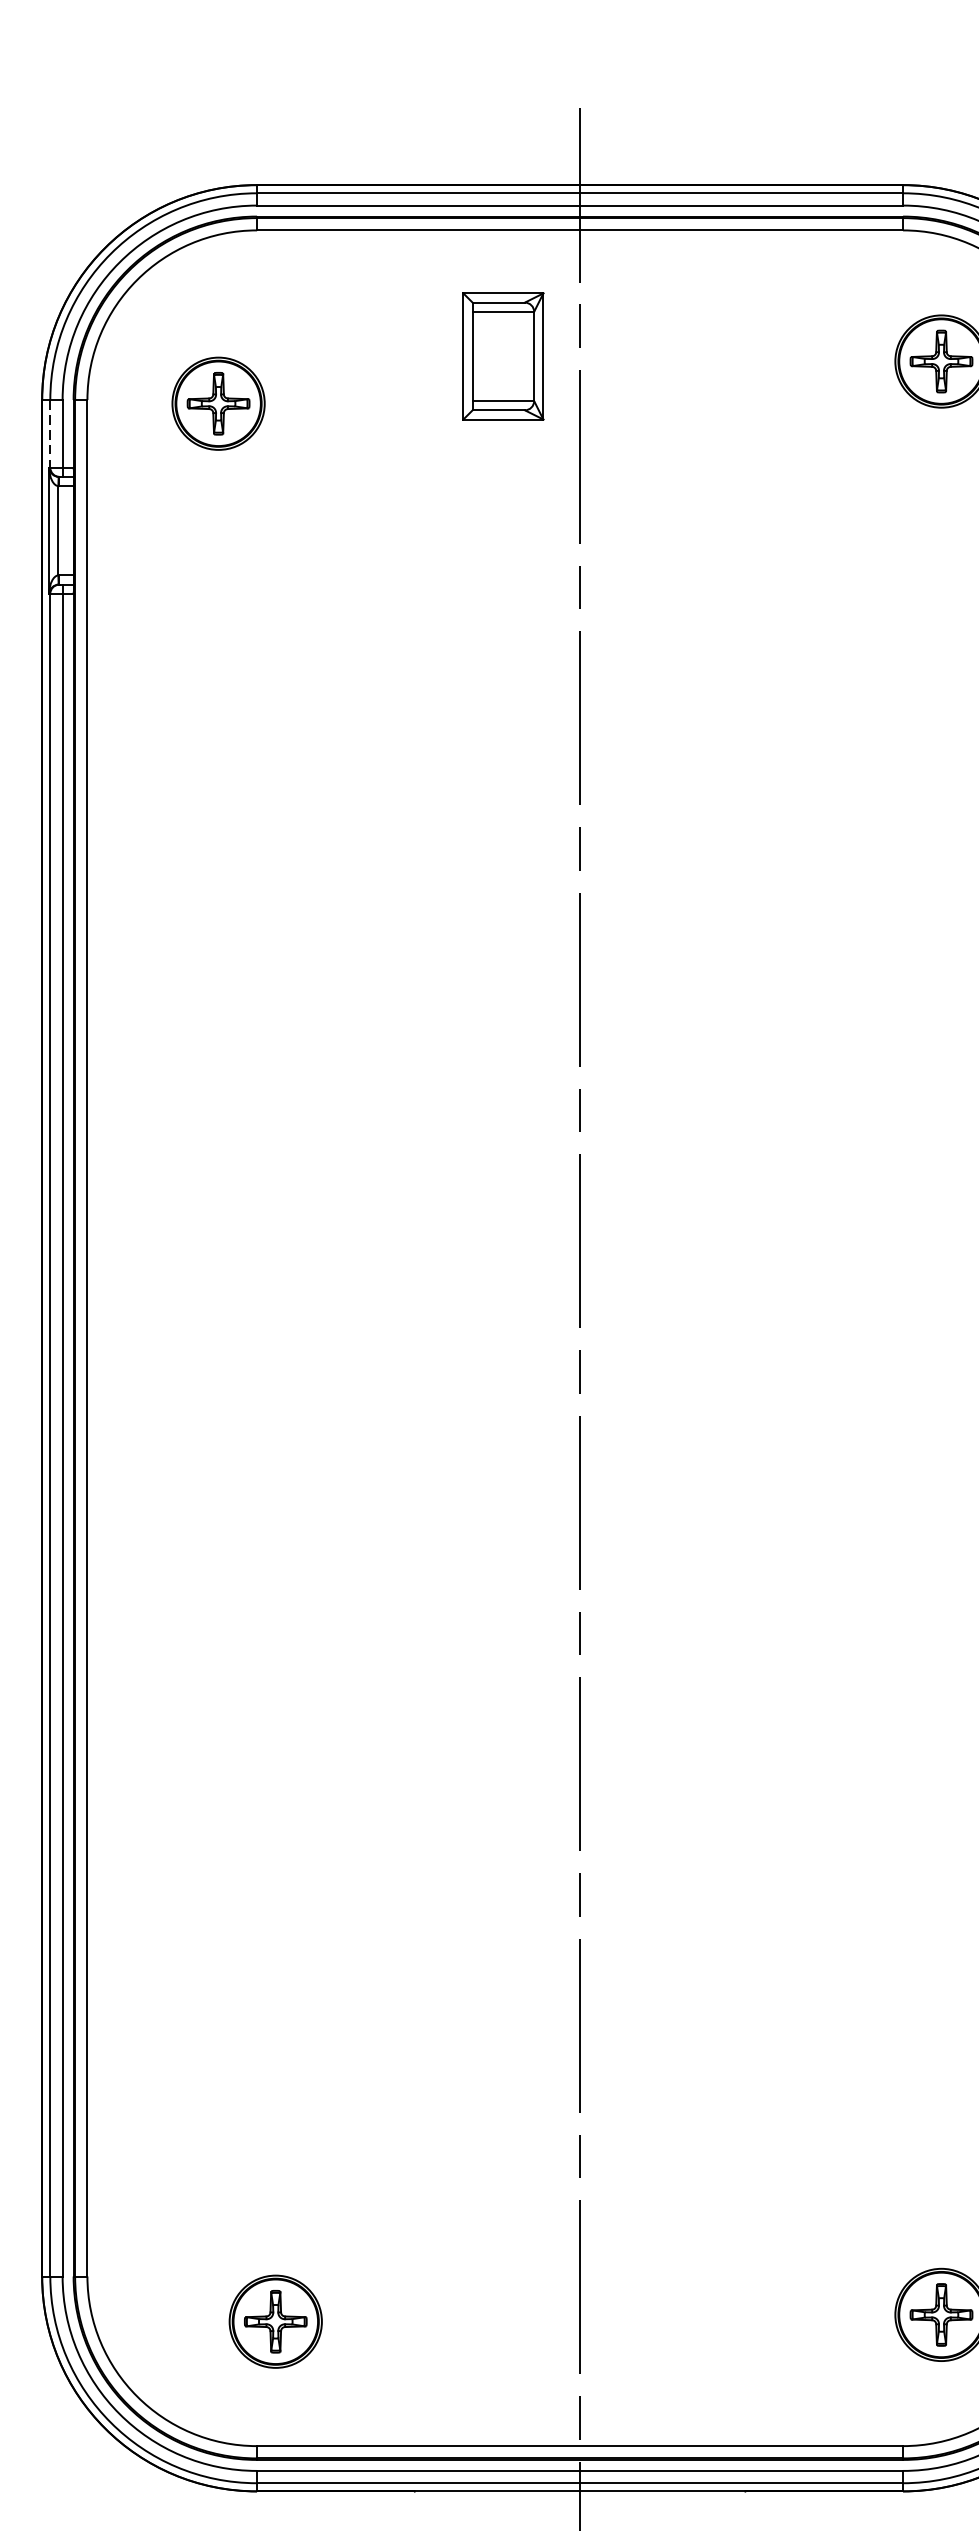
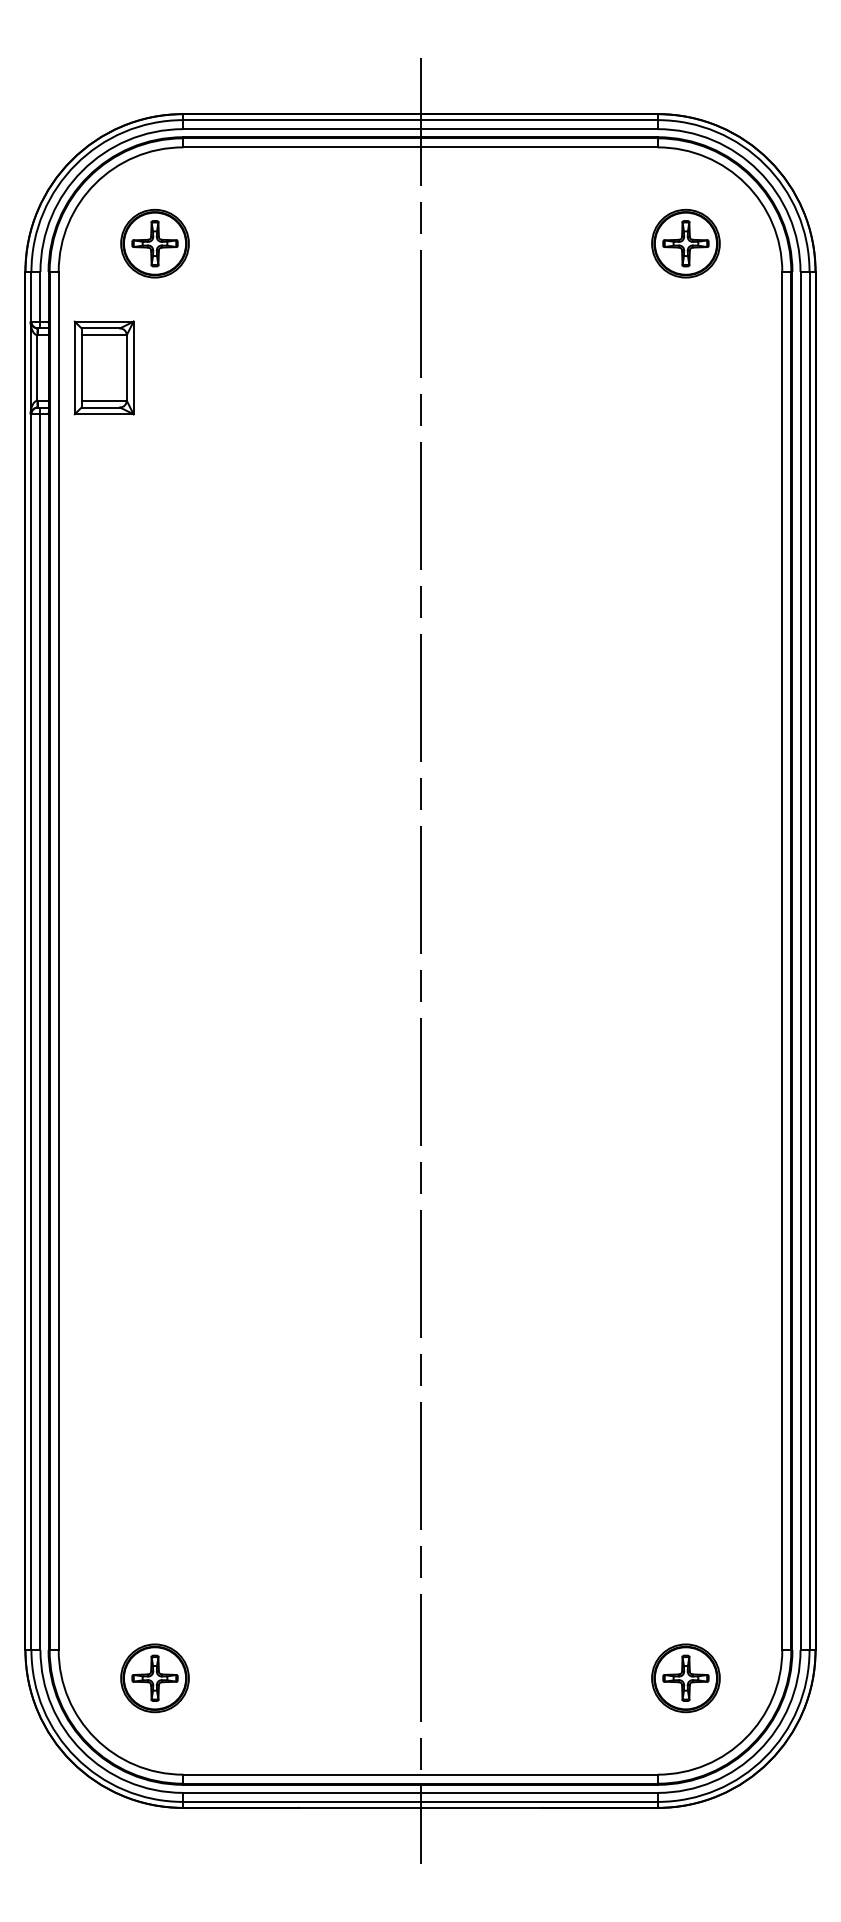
part: (502, 355) -> (103, 367), moved
part: (217, 403) -> (154, 243), moved
line: (50, 433) -> (31, 296), dashed -> solid
part: (275, 2321) -> (154, 1678), moved

